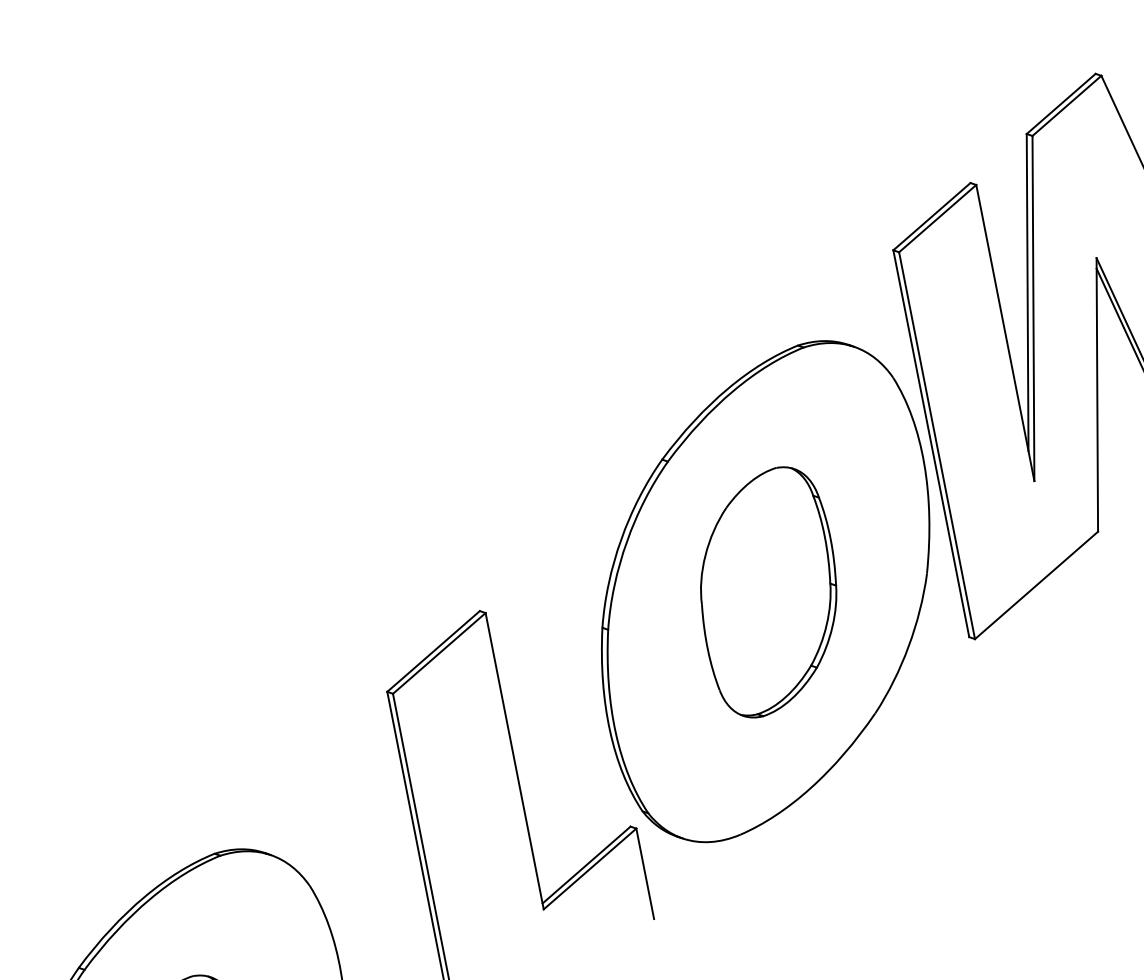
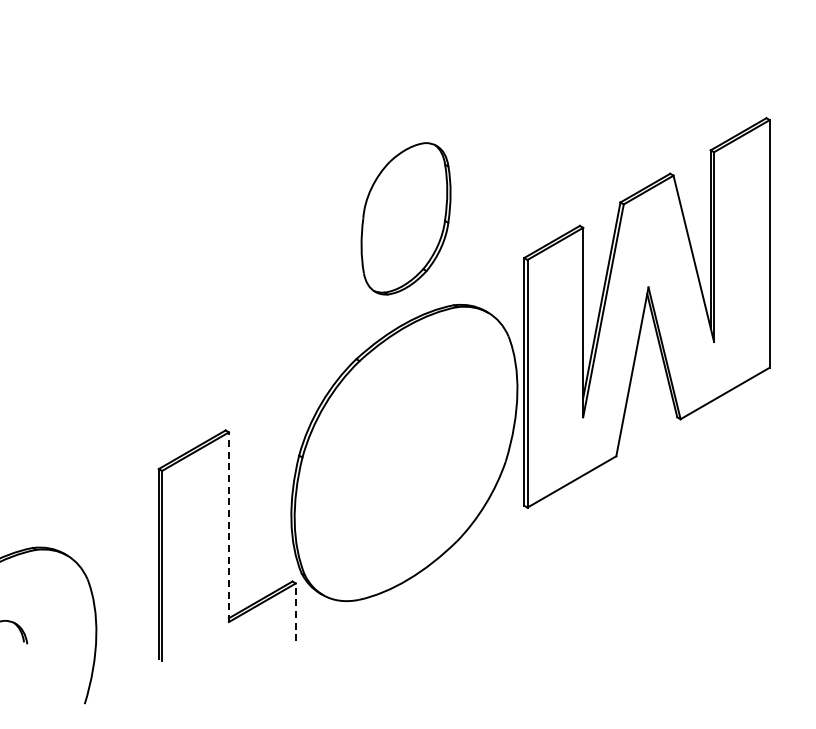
part: (767, 591) -> (405, 218), moved
line: (514, 761) -> (228, 527), solid -> dashed
line: (644, 874) -> (295, 612), solid -> dashed

